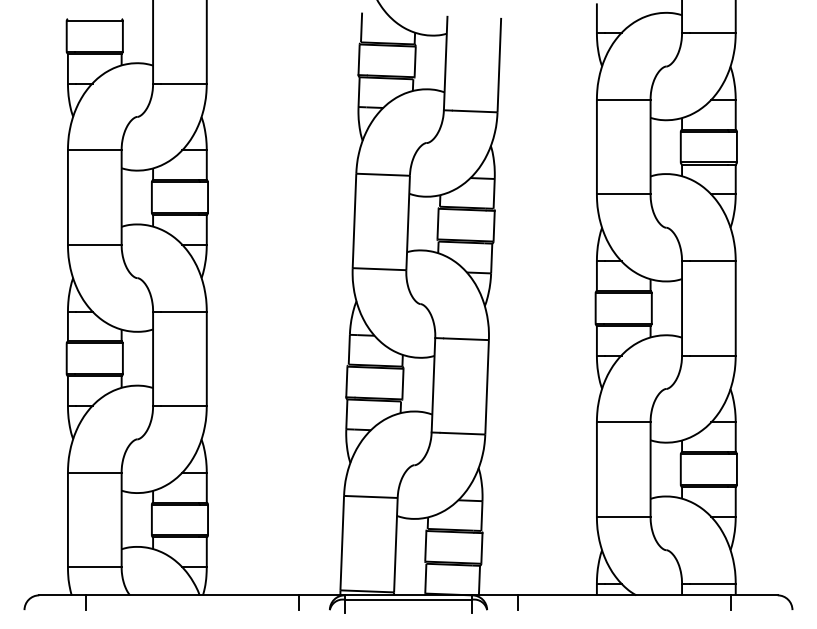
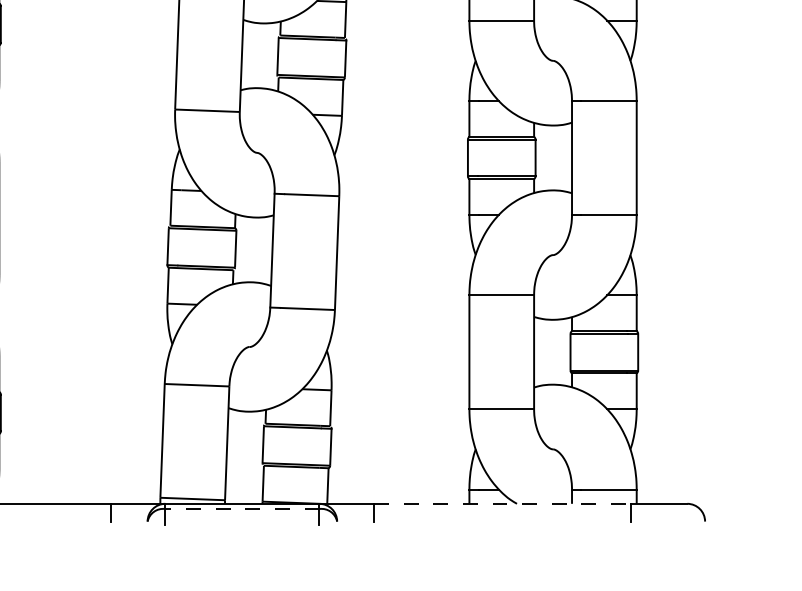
line: (624, 595) -> (502, 503), solid -> dashed
line: (408, 599) -> (242, 508), solid -> dashed

